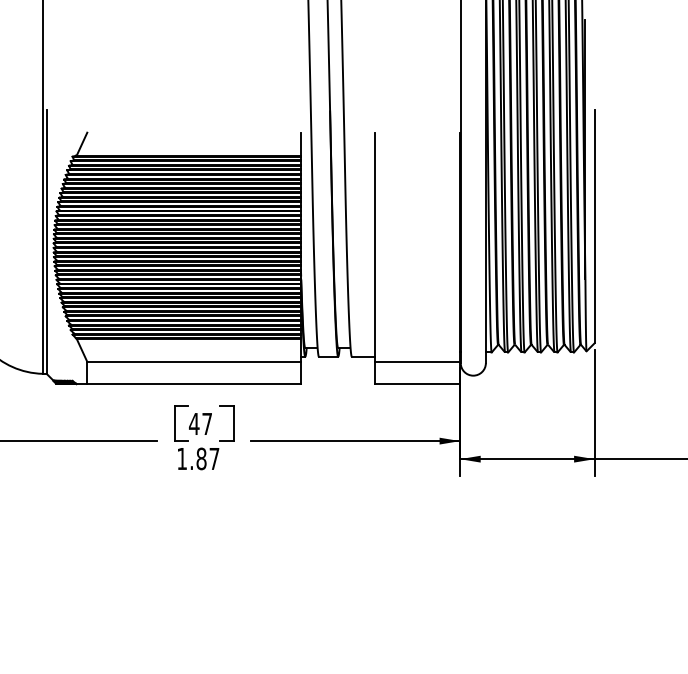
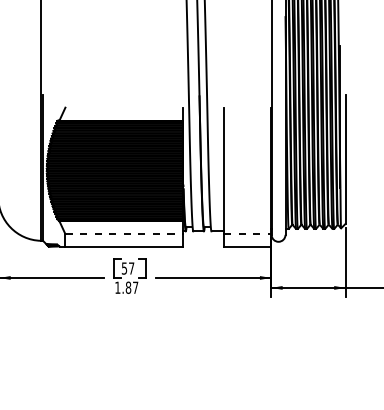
line: (194, 362) -> (124, 234), solid -> dashed
line: (417, 362) -> (247, 234), solid -> dashed
text: (194, 423) -> (124, 268), 47 -> 57

